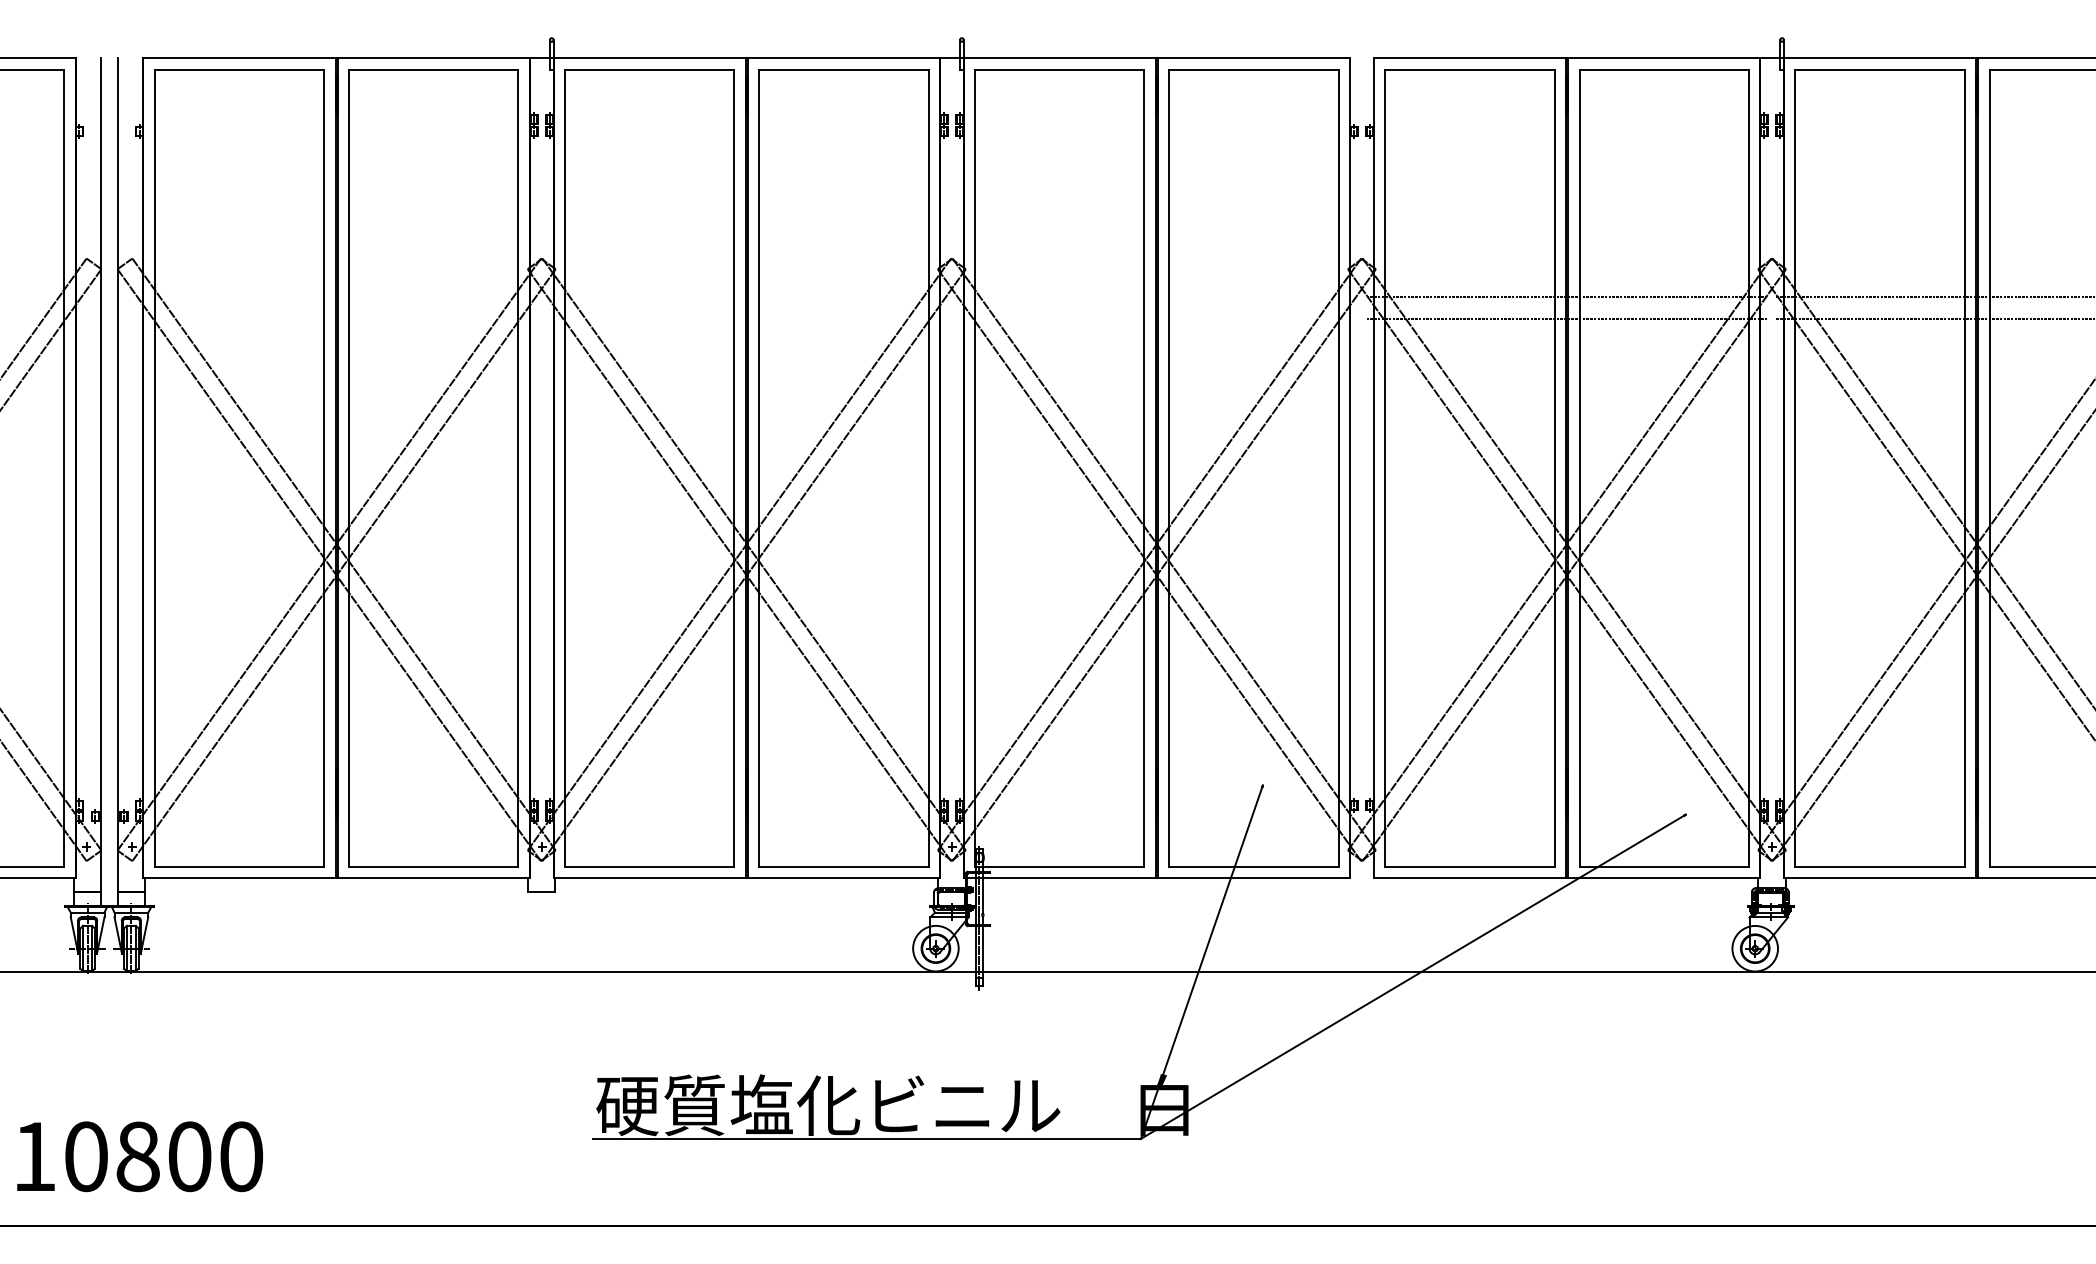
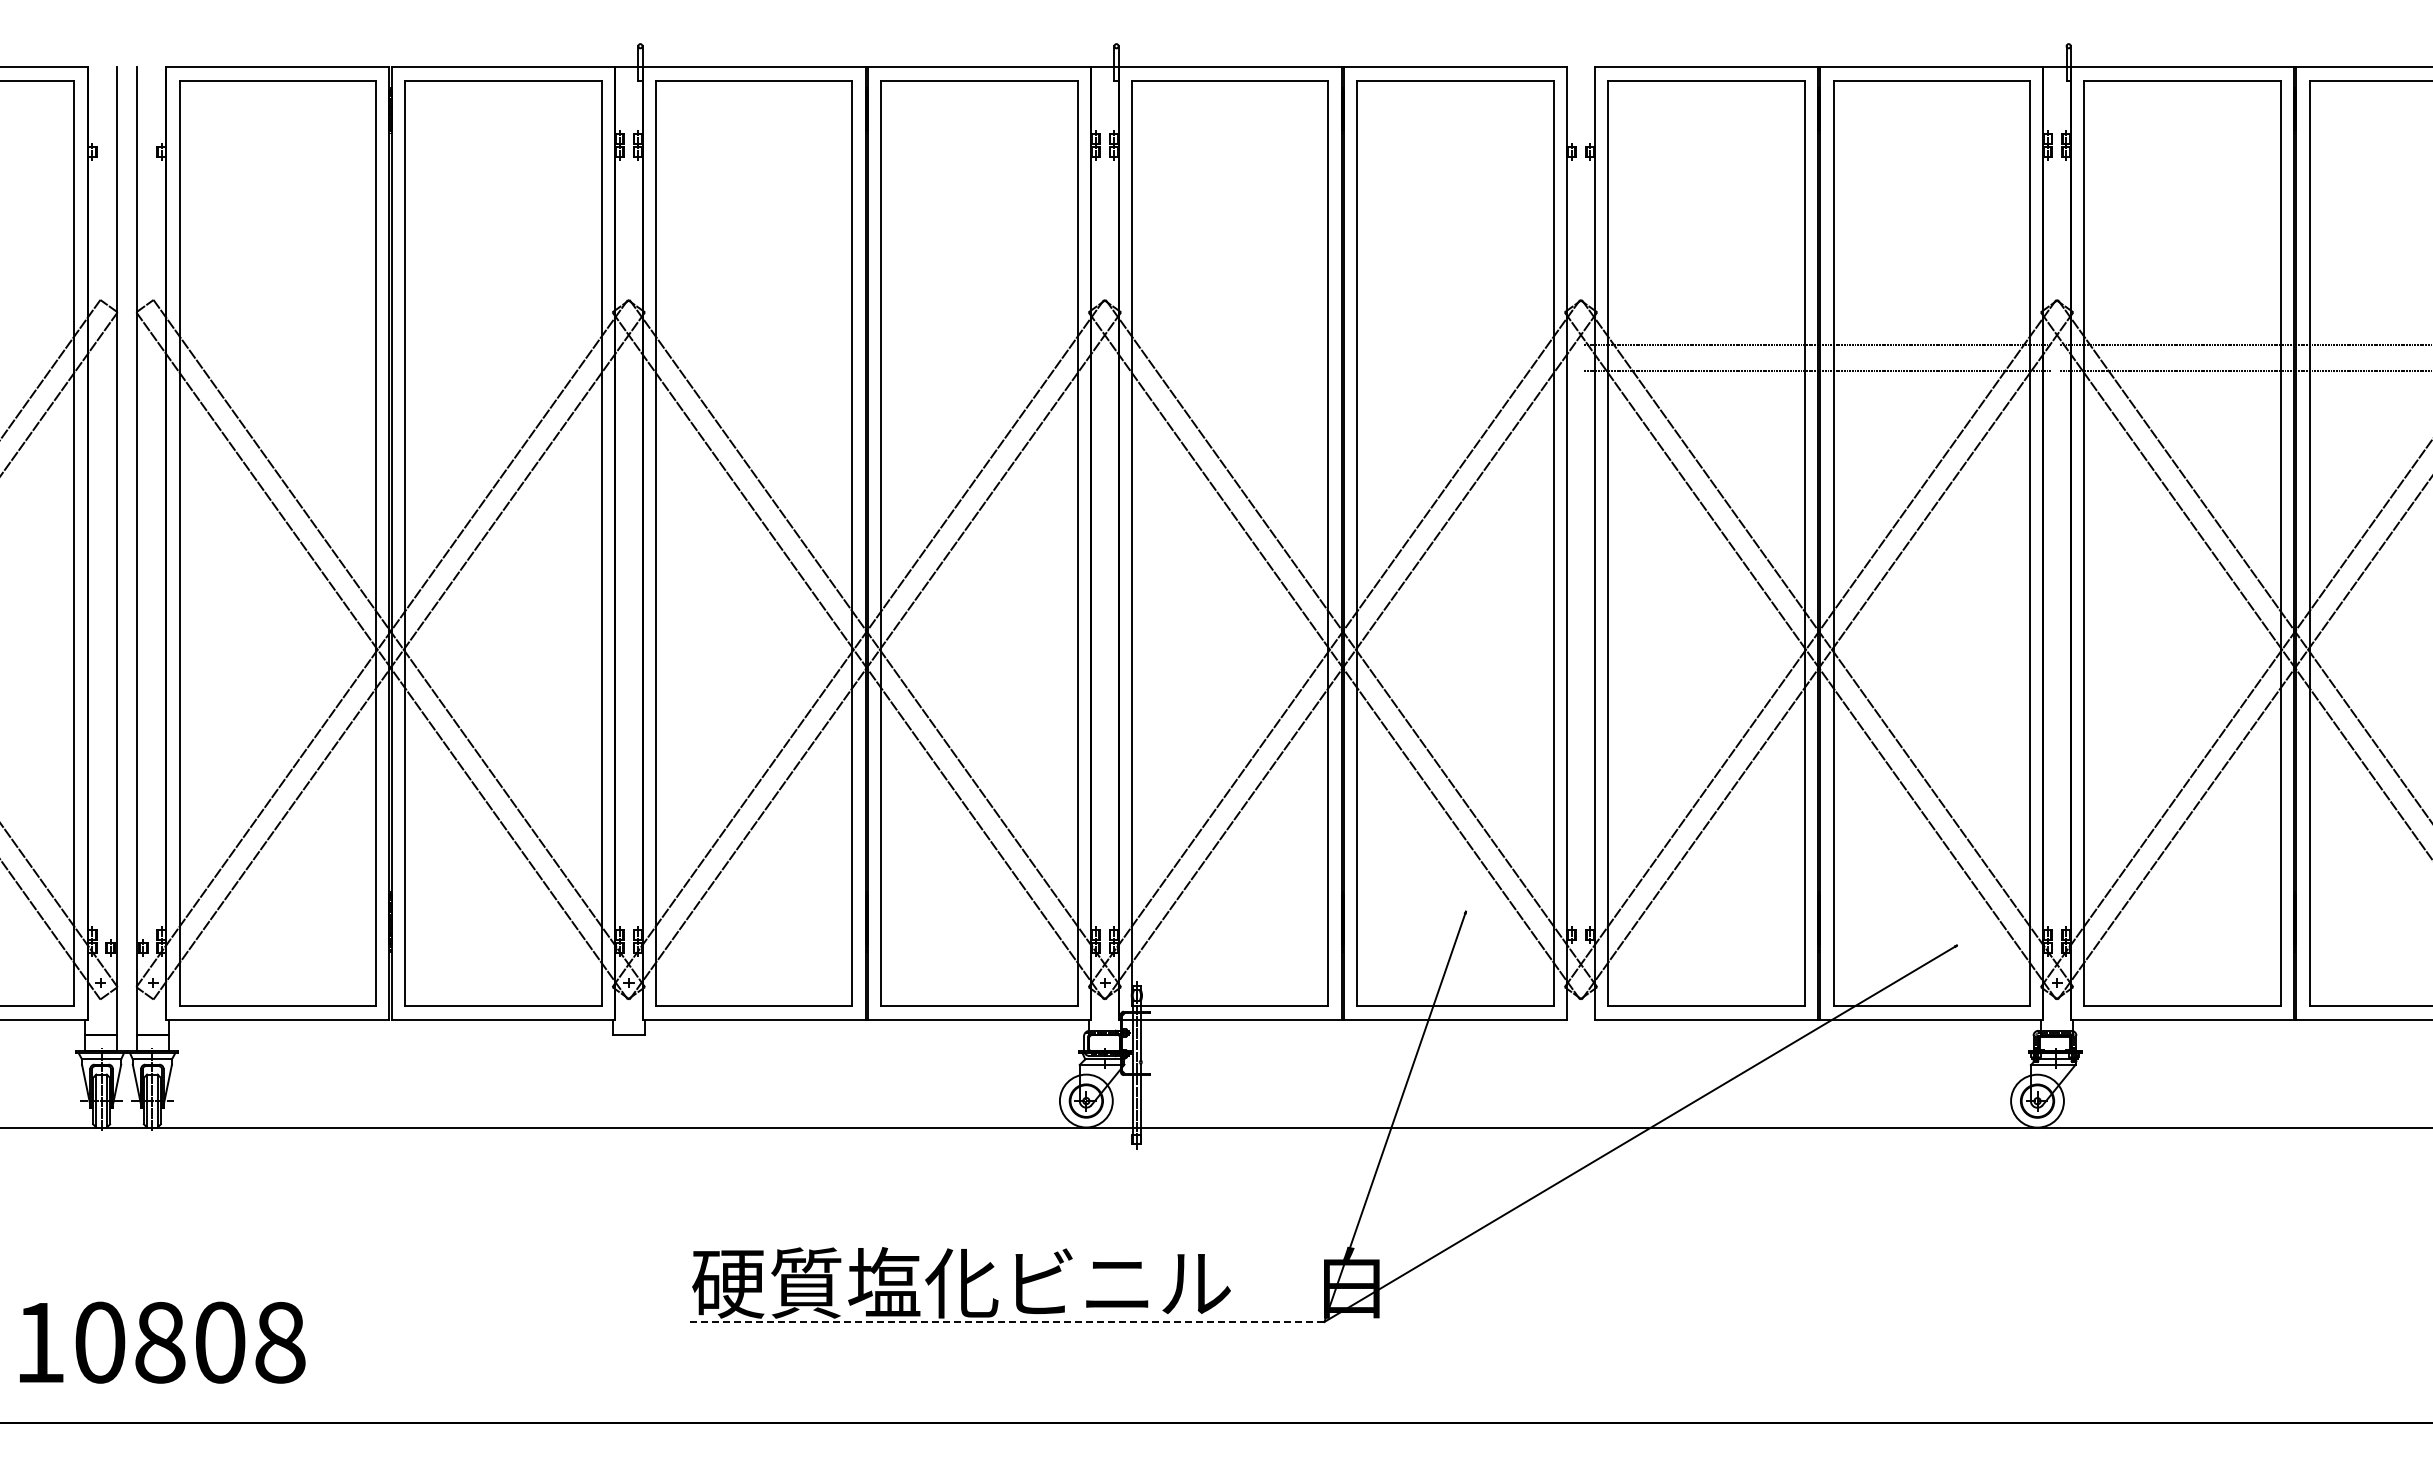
line: (866, 1138) -> (1005, 1321), solid -> dashed
text: (241, 1156) -> (280, 1342), 10800 -> 10808

